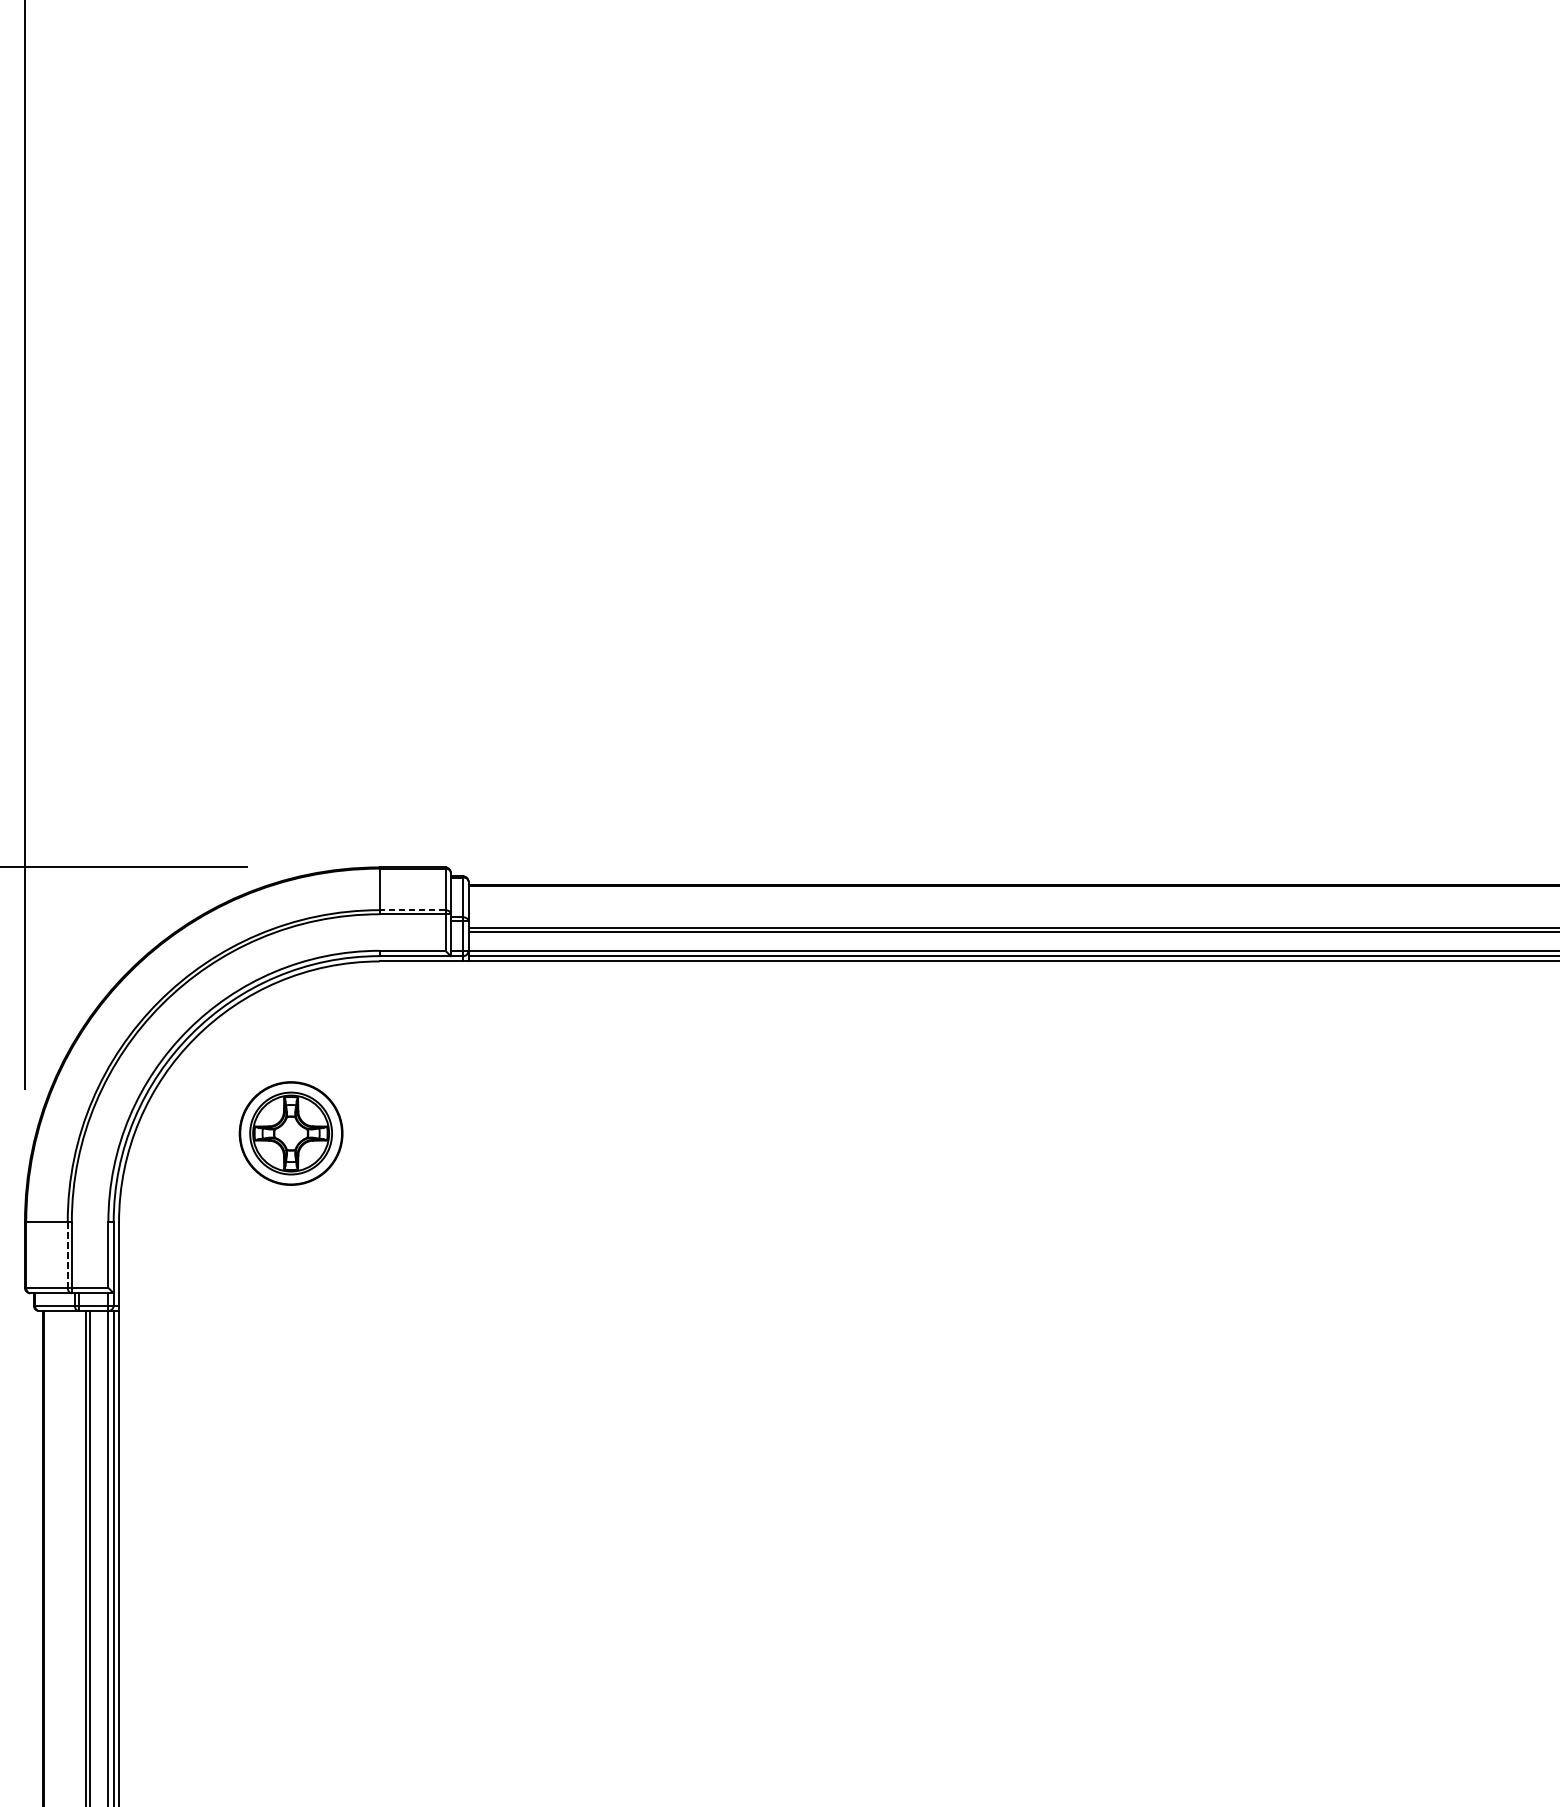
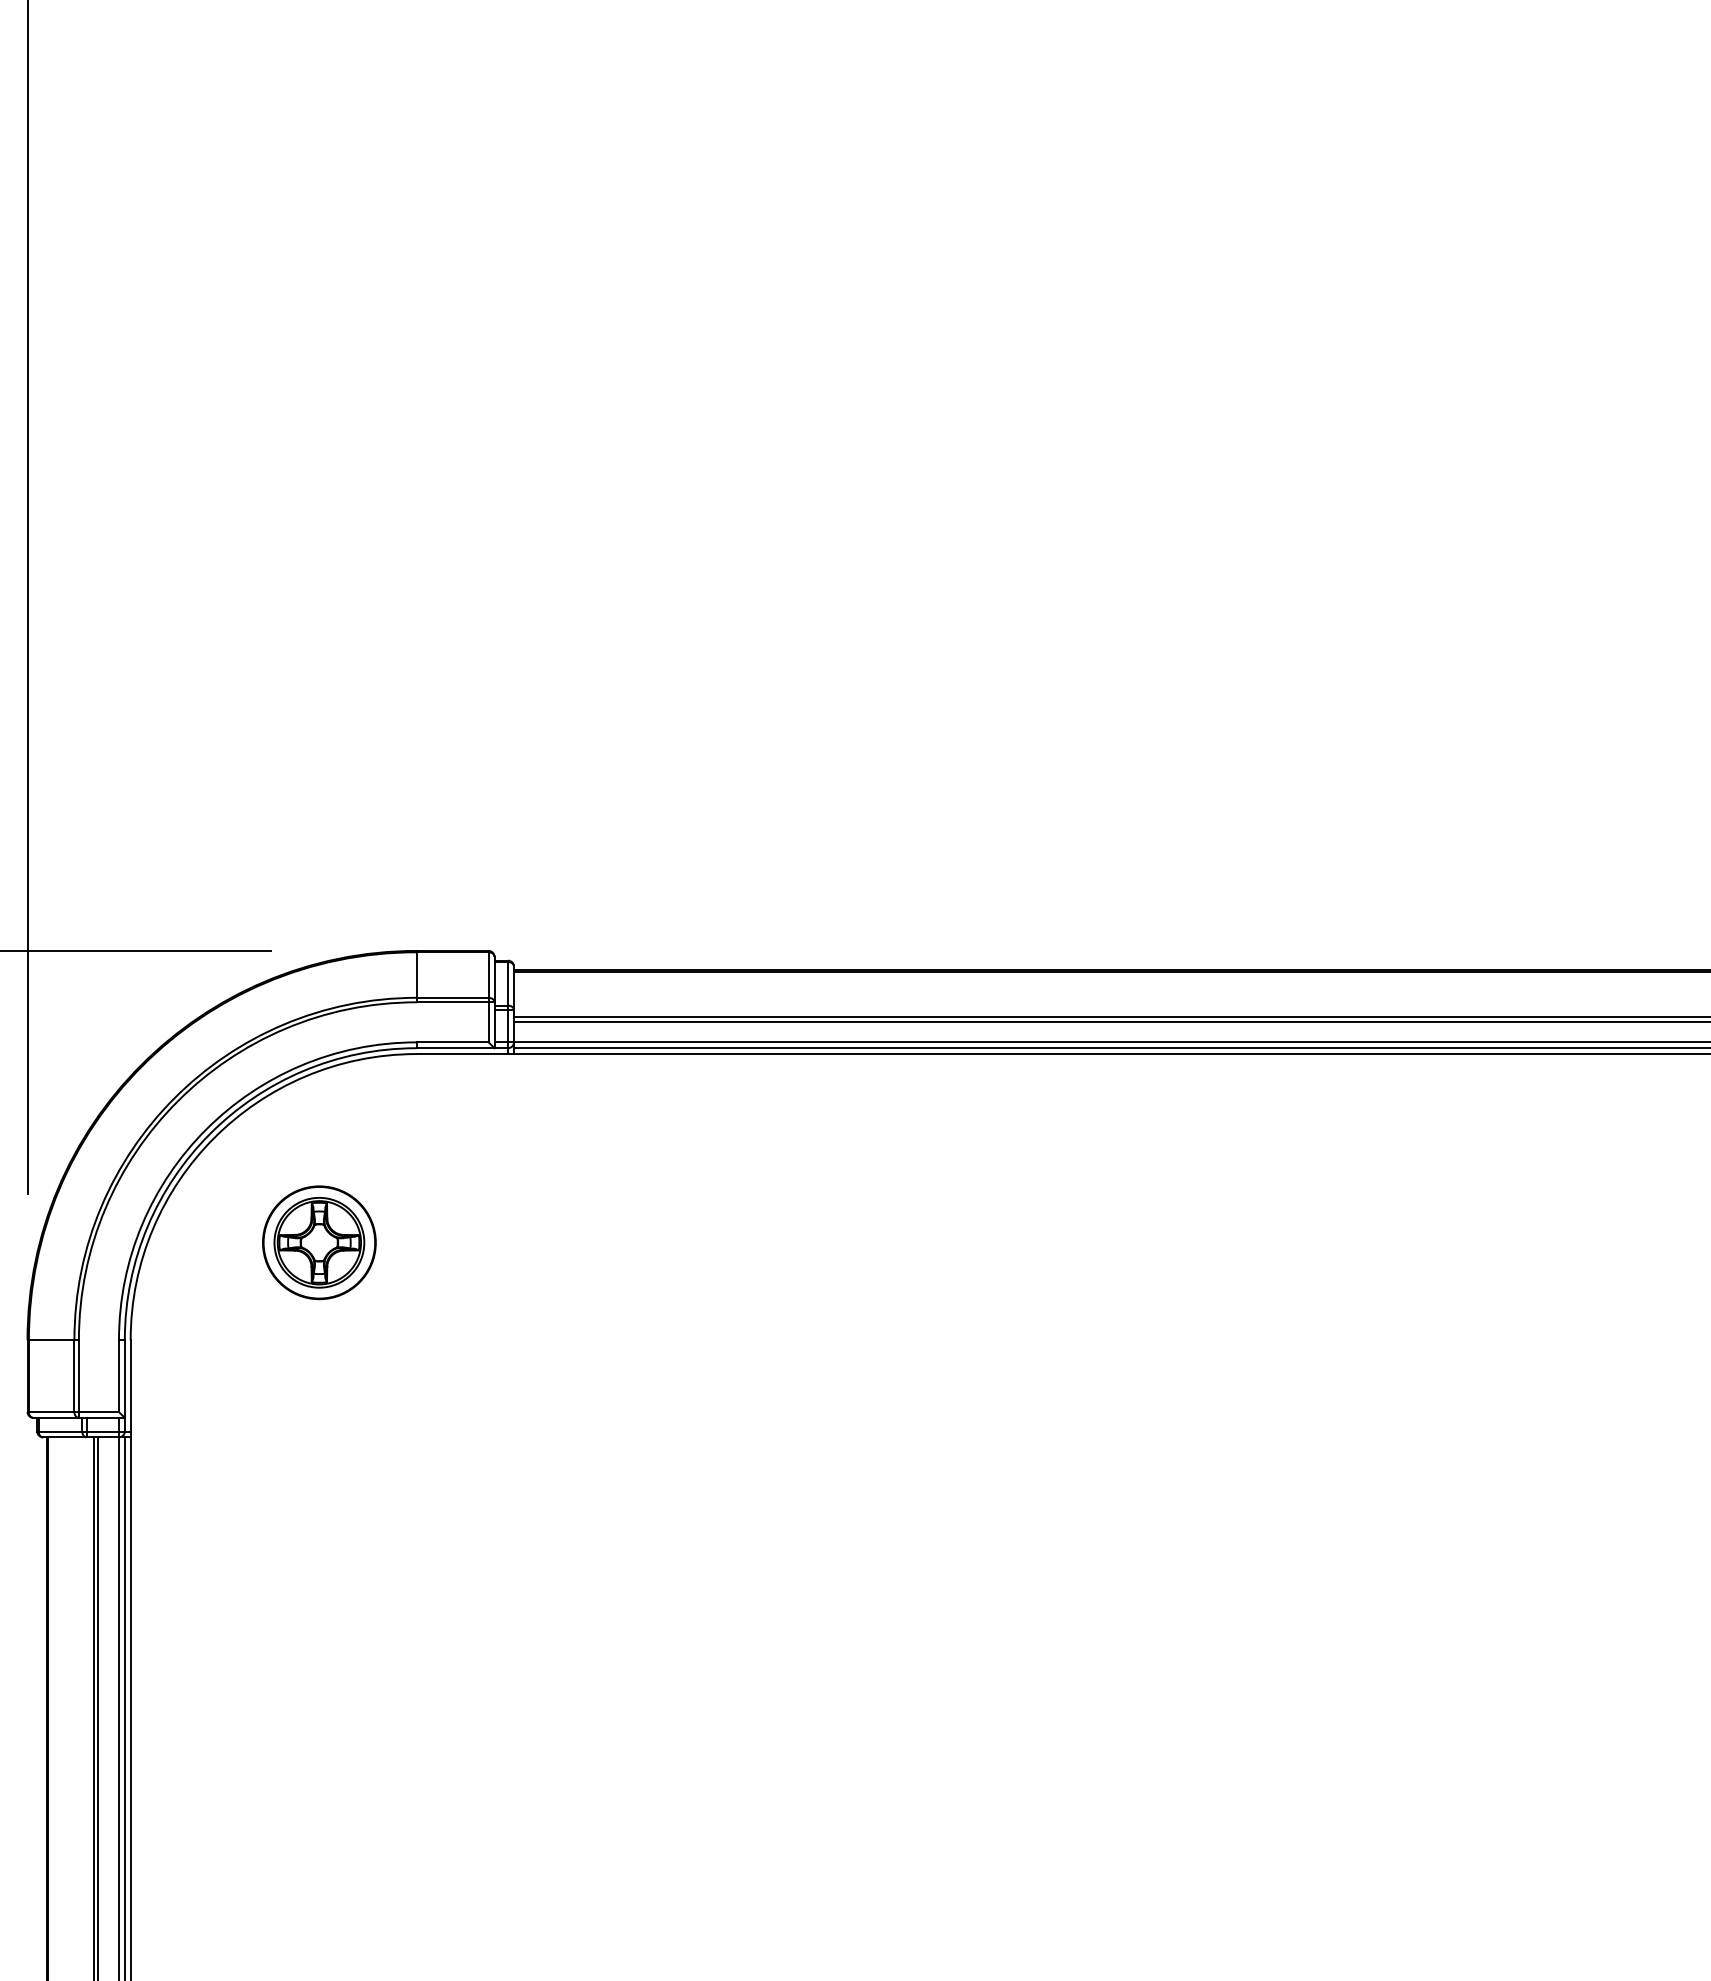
line: (412, 909) -> (452, 997), dashed -> solid
line: (67, 1255) -> (74, 1376), dashed -> solid

